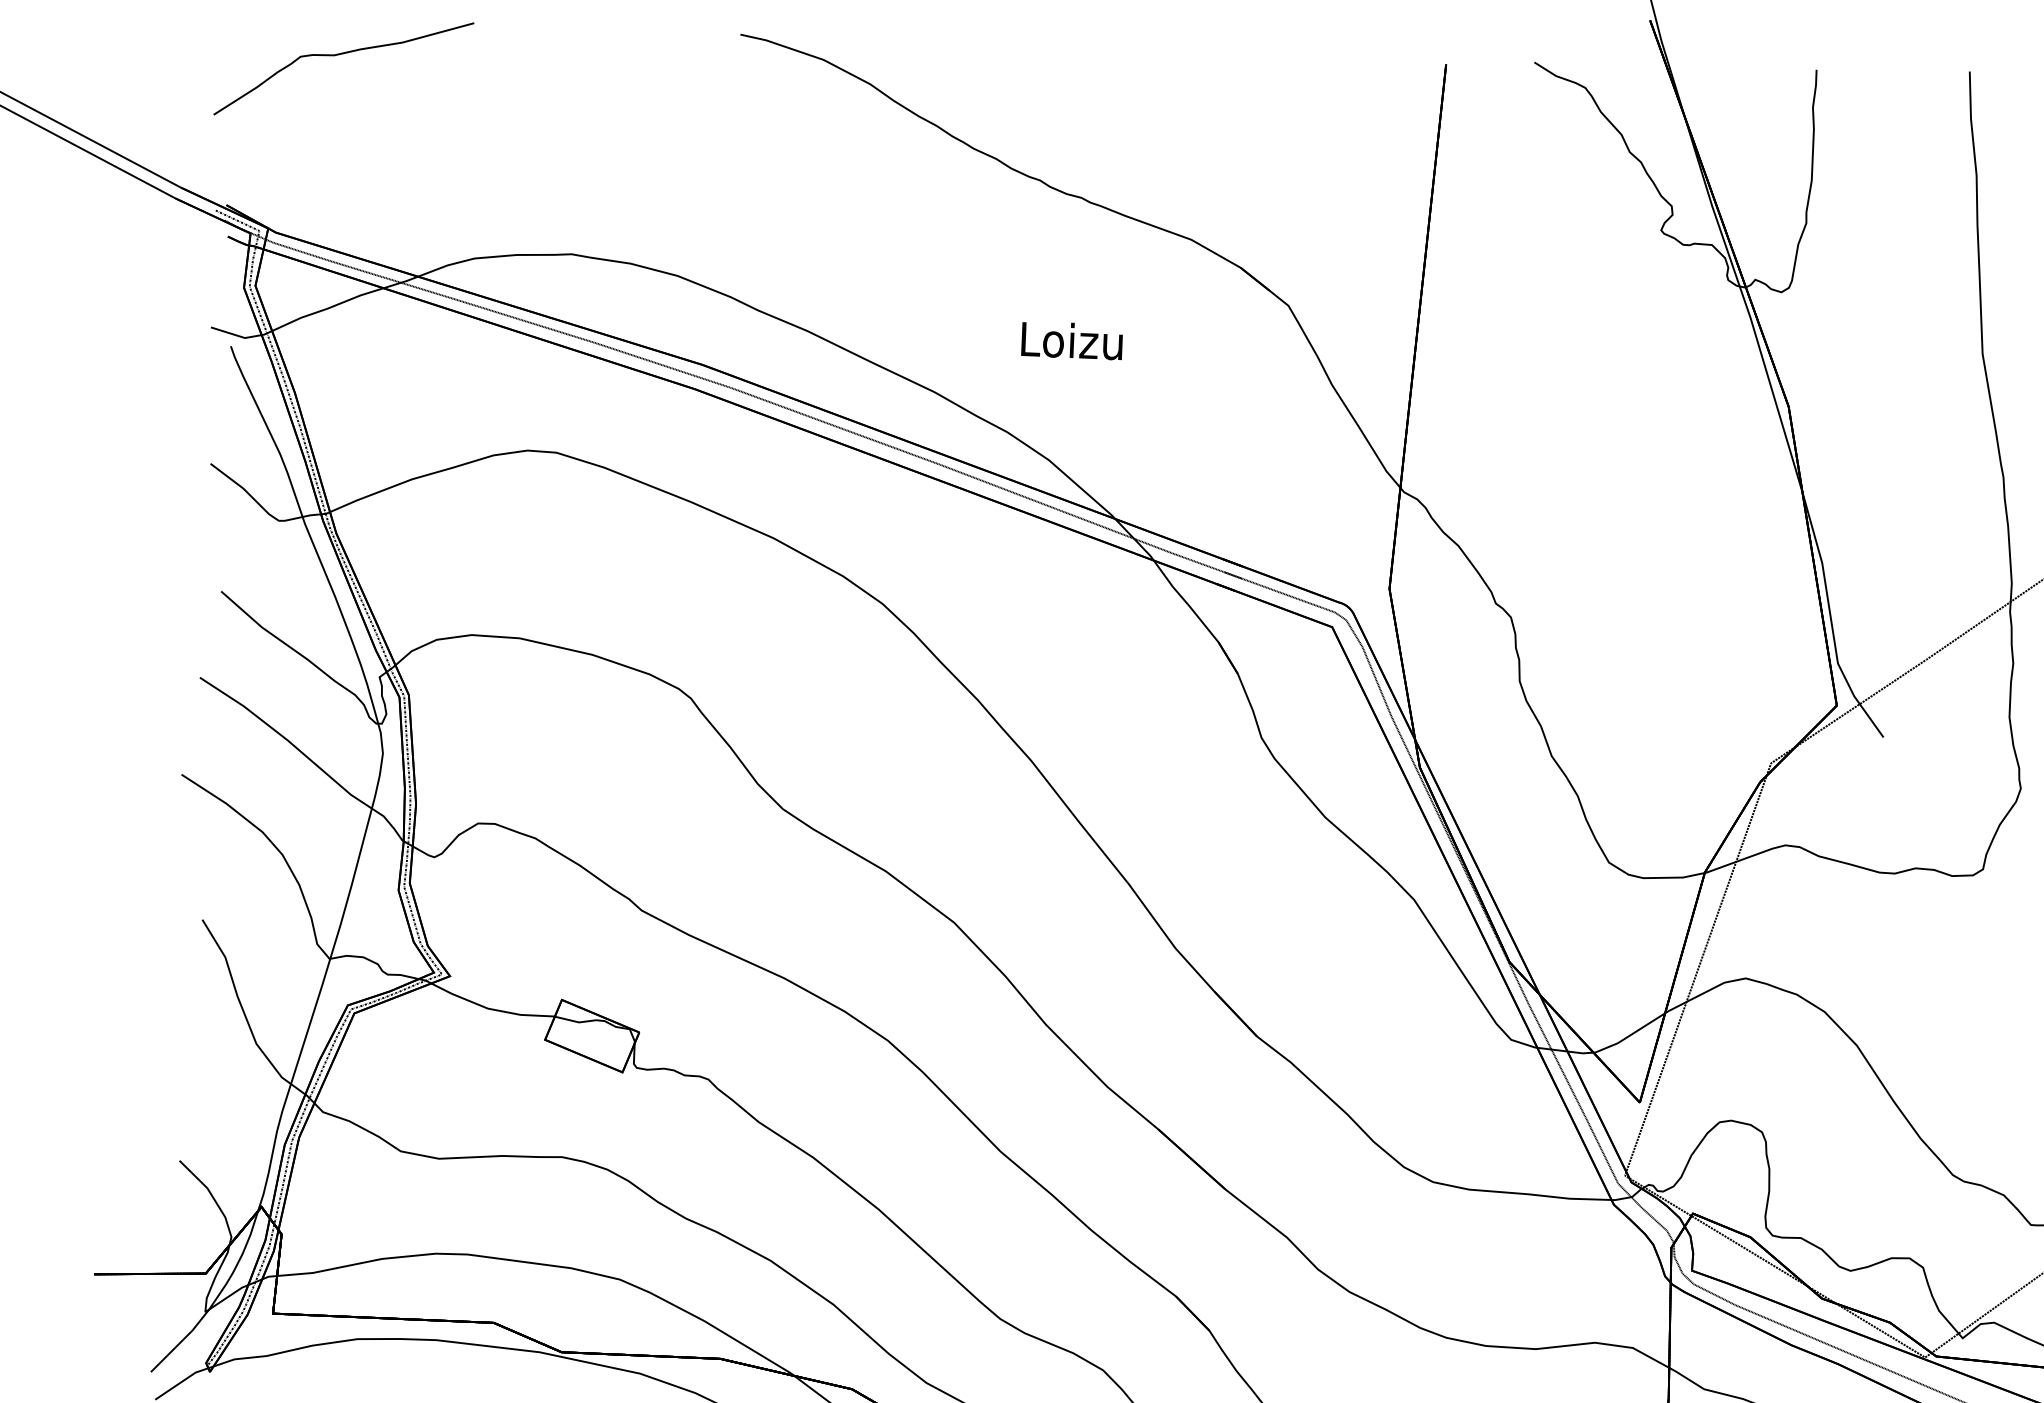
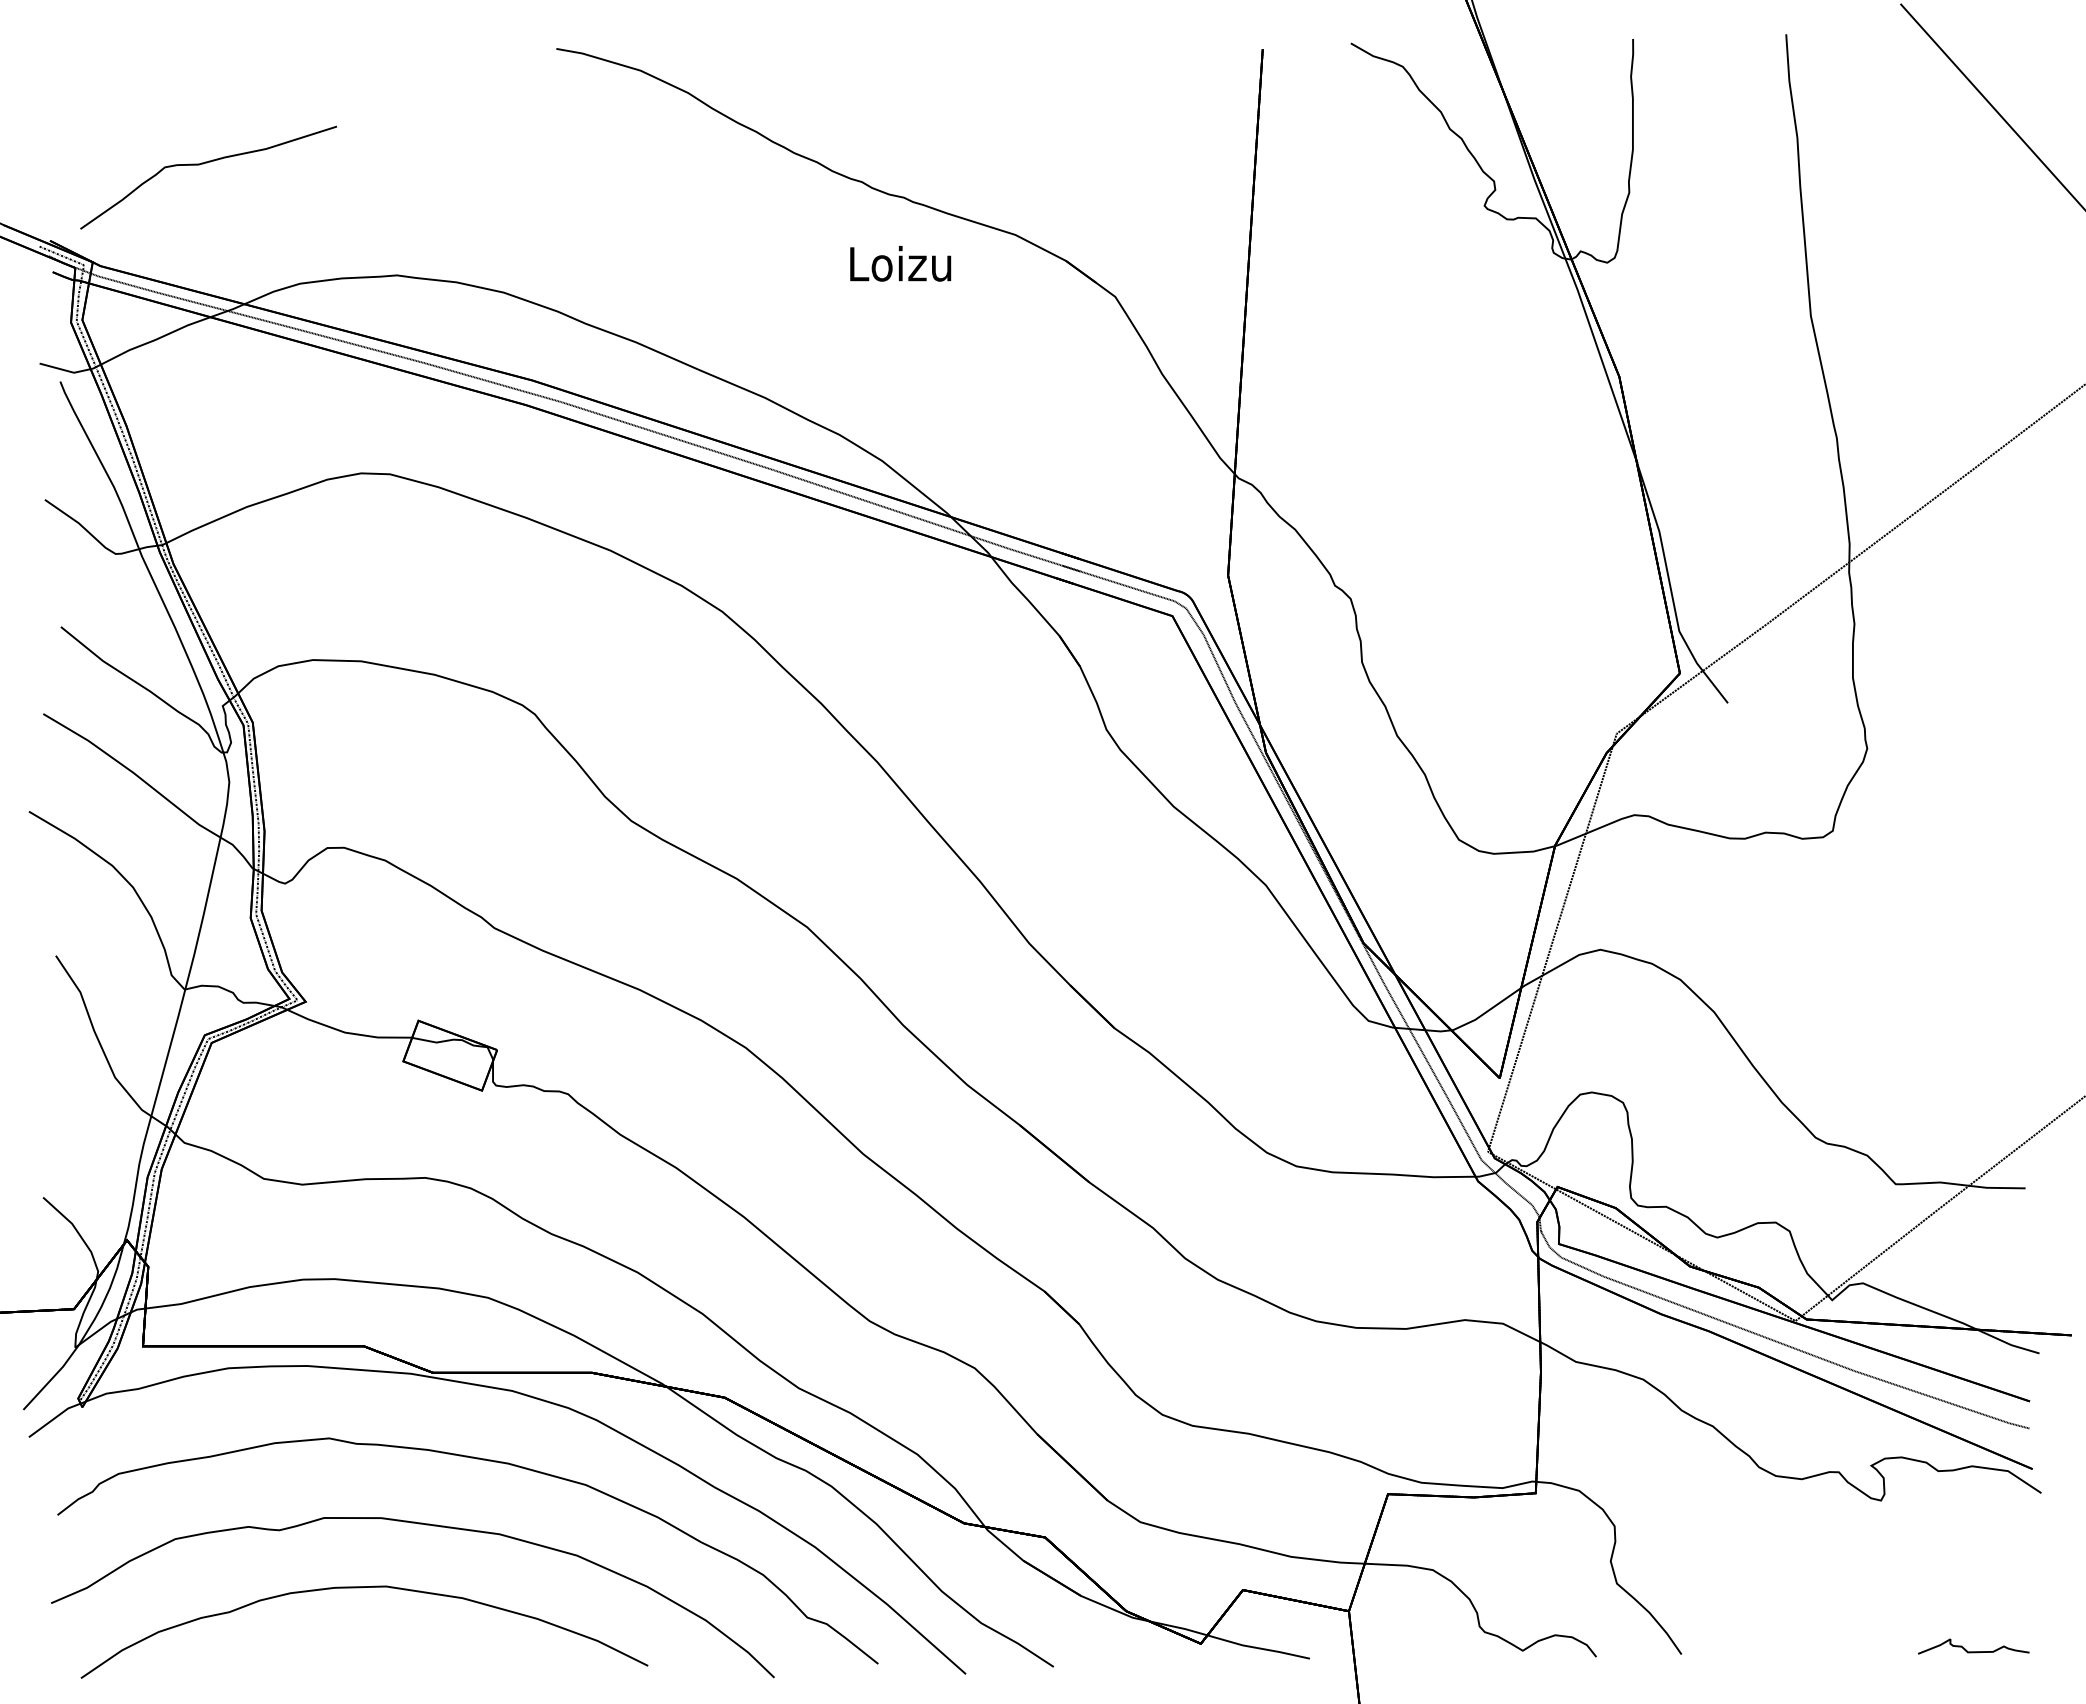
curve: (339, 55) -> (203, 164), moved
text: (1072, 340) -> (900, 263), moved

